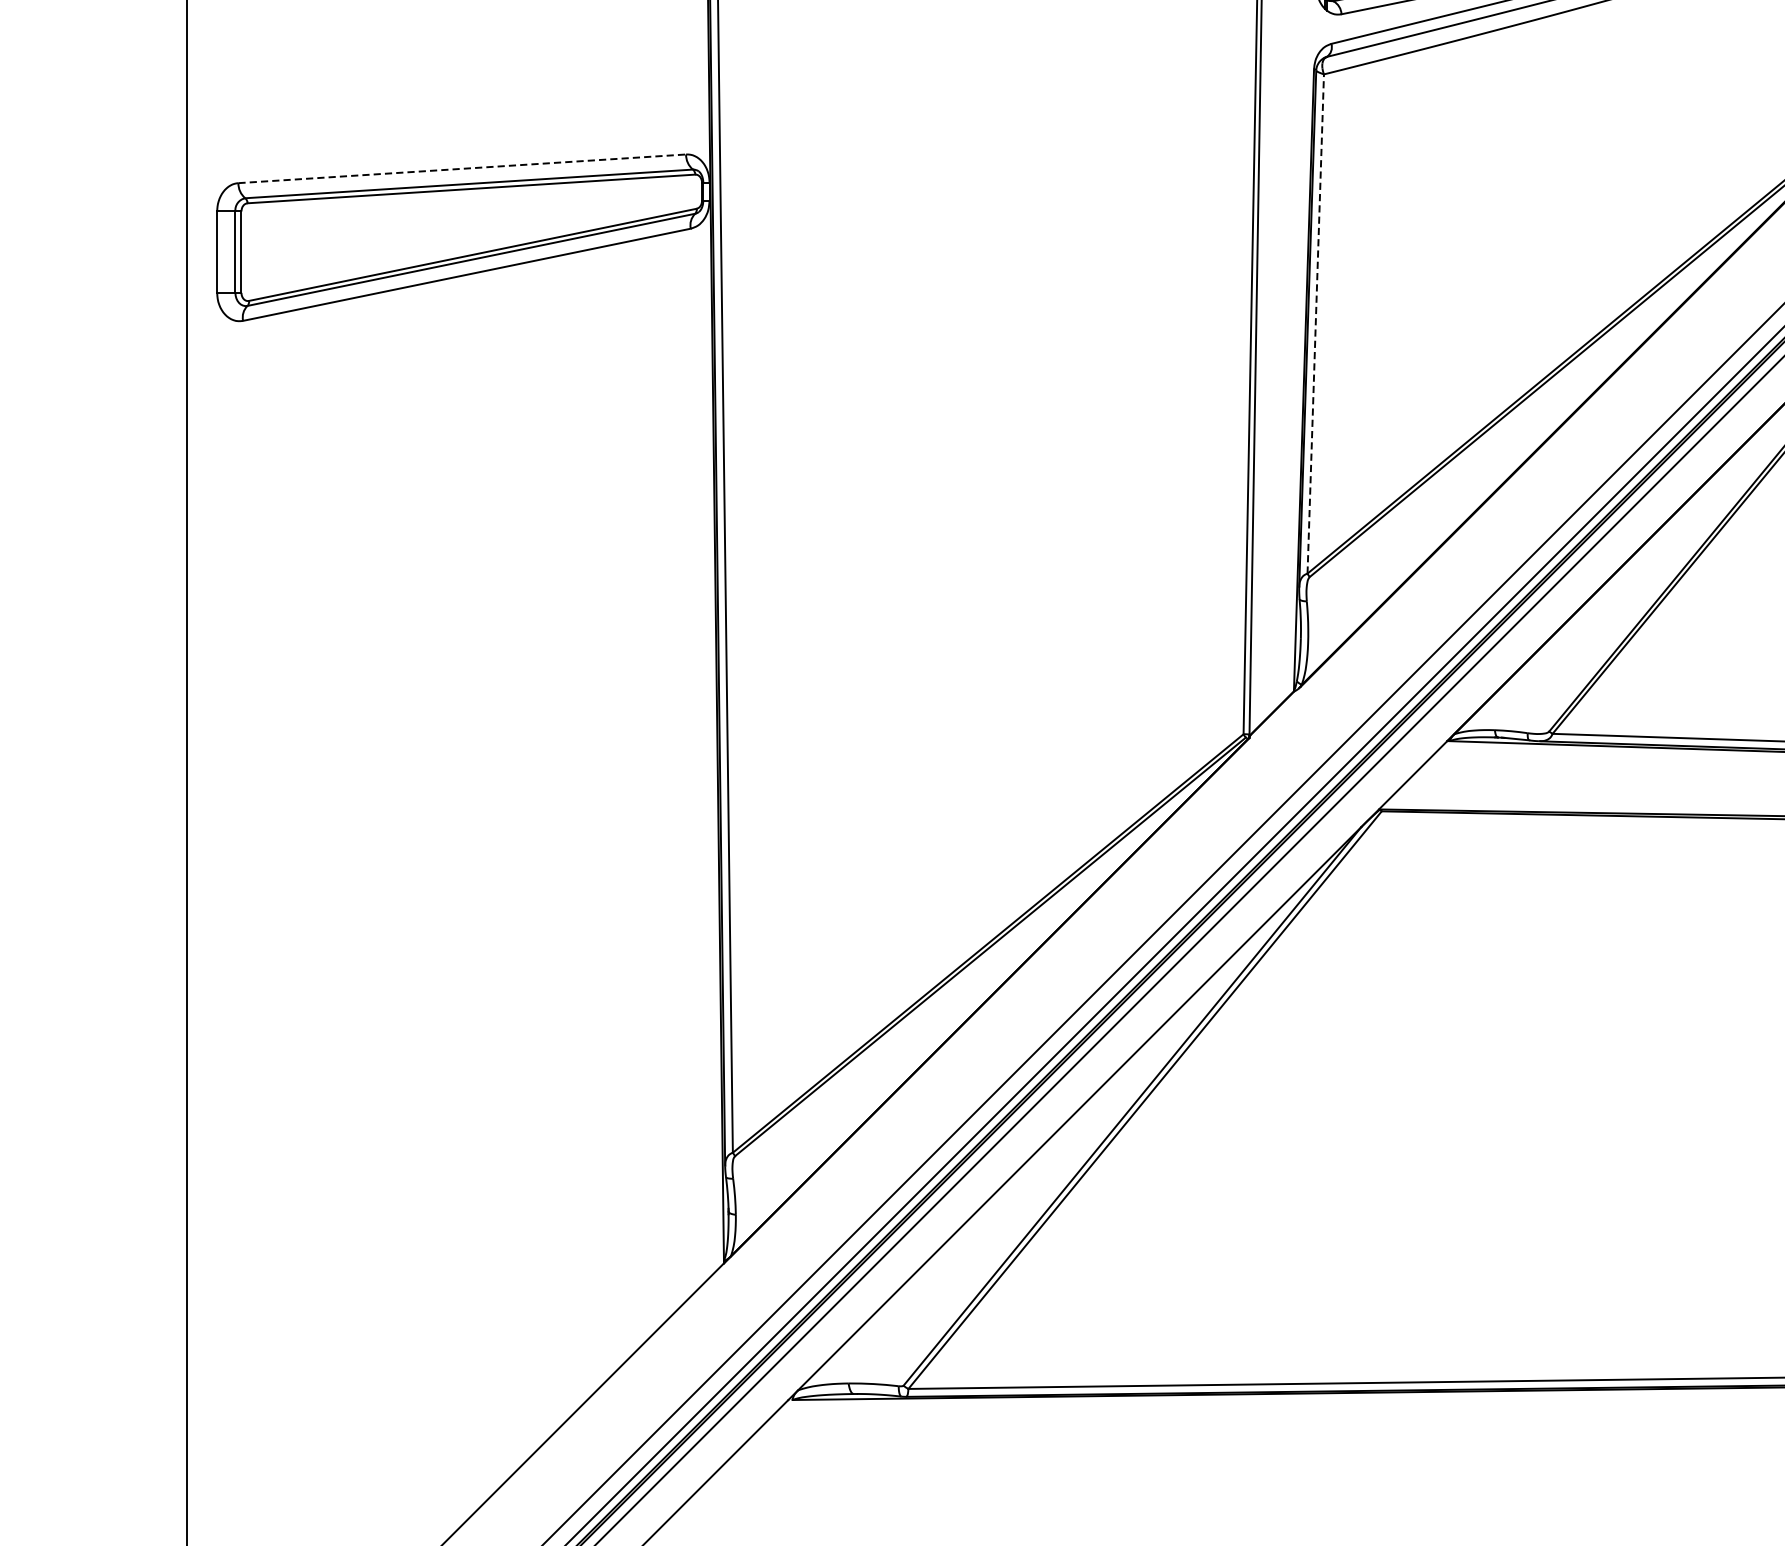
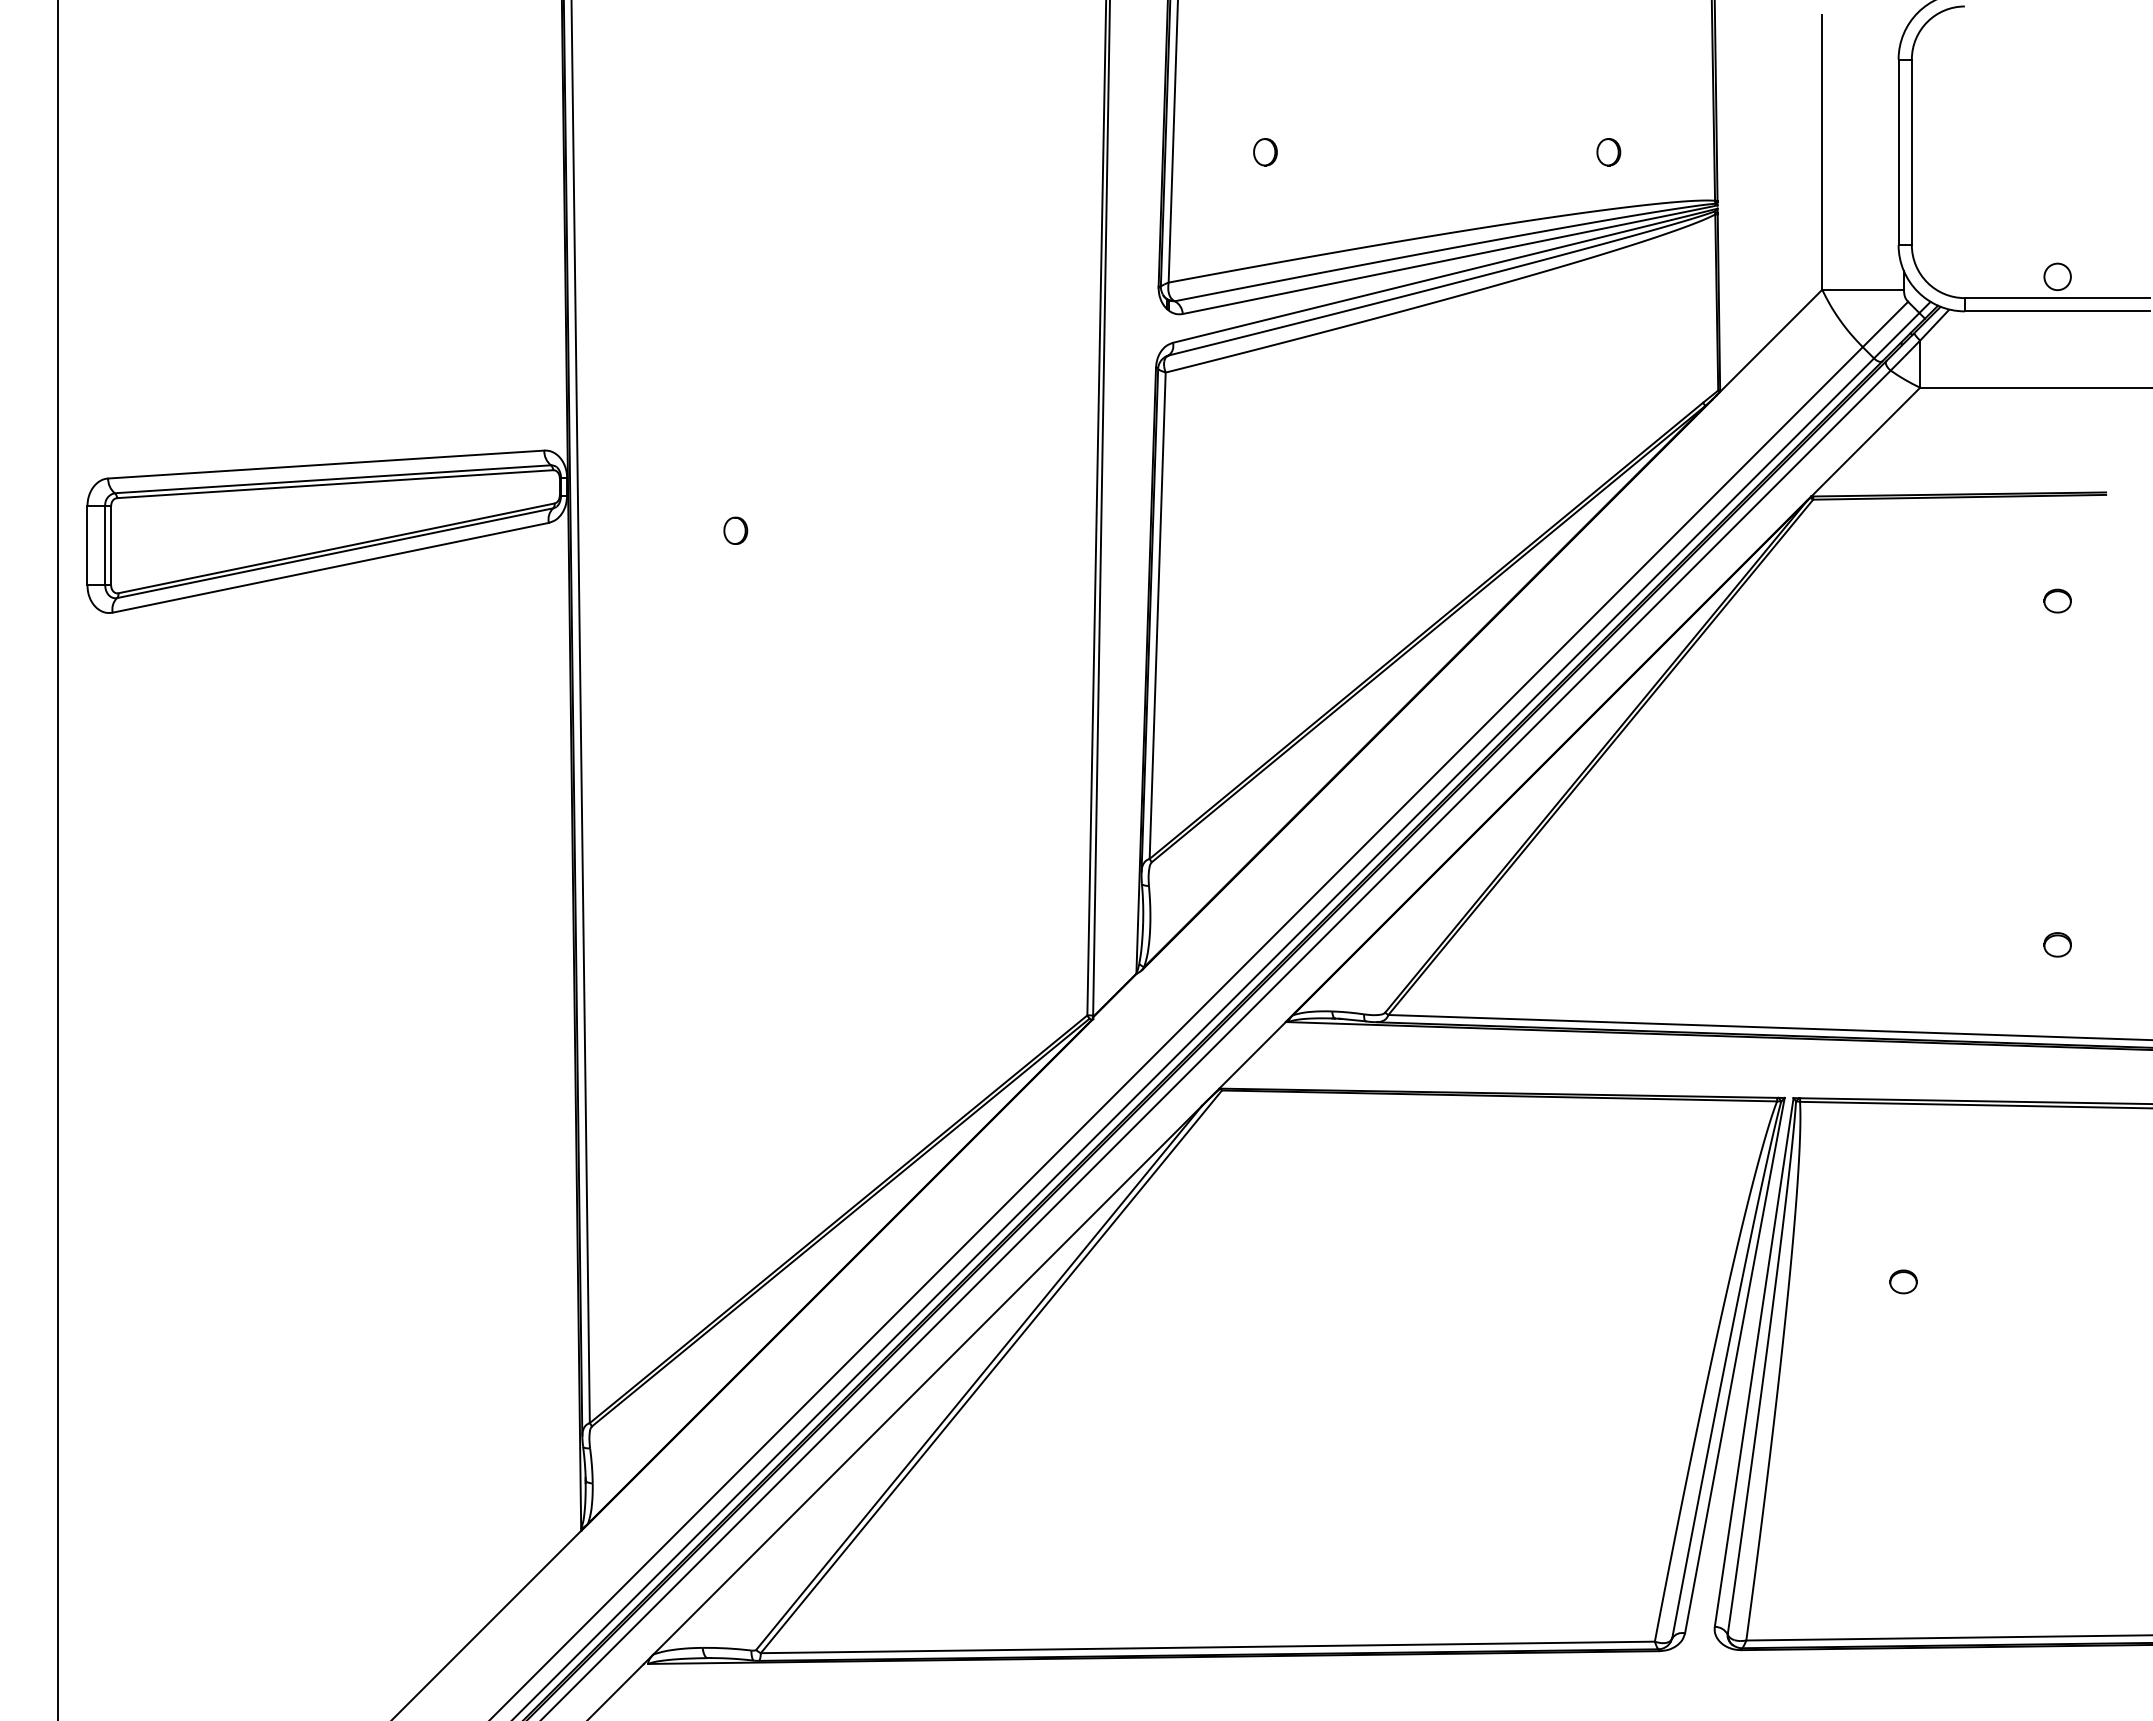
line: (462, 168) -> (326, 464), dashed -> solid
part: (882, 236) -> (735, 530), added
line: (1315, 323) -> (1157, 615), dashed -> solid

